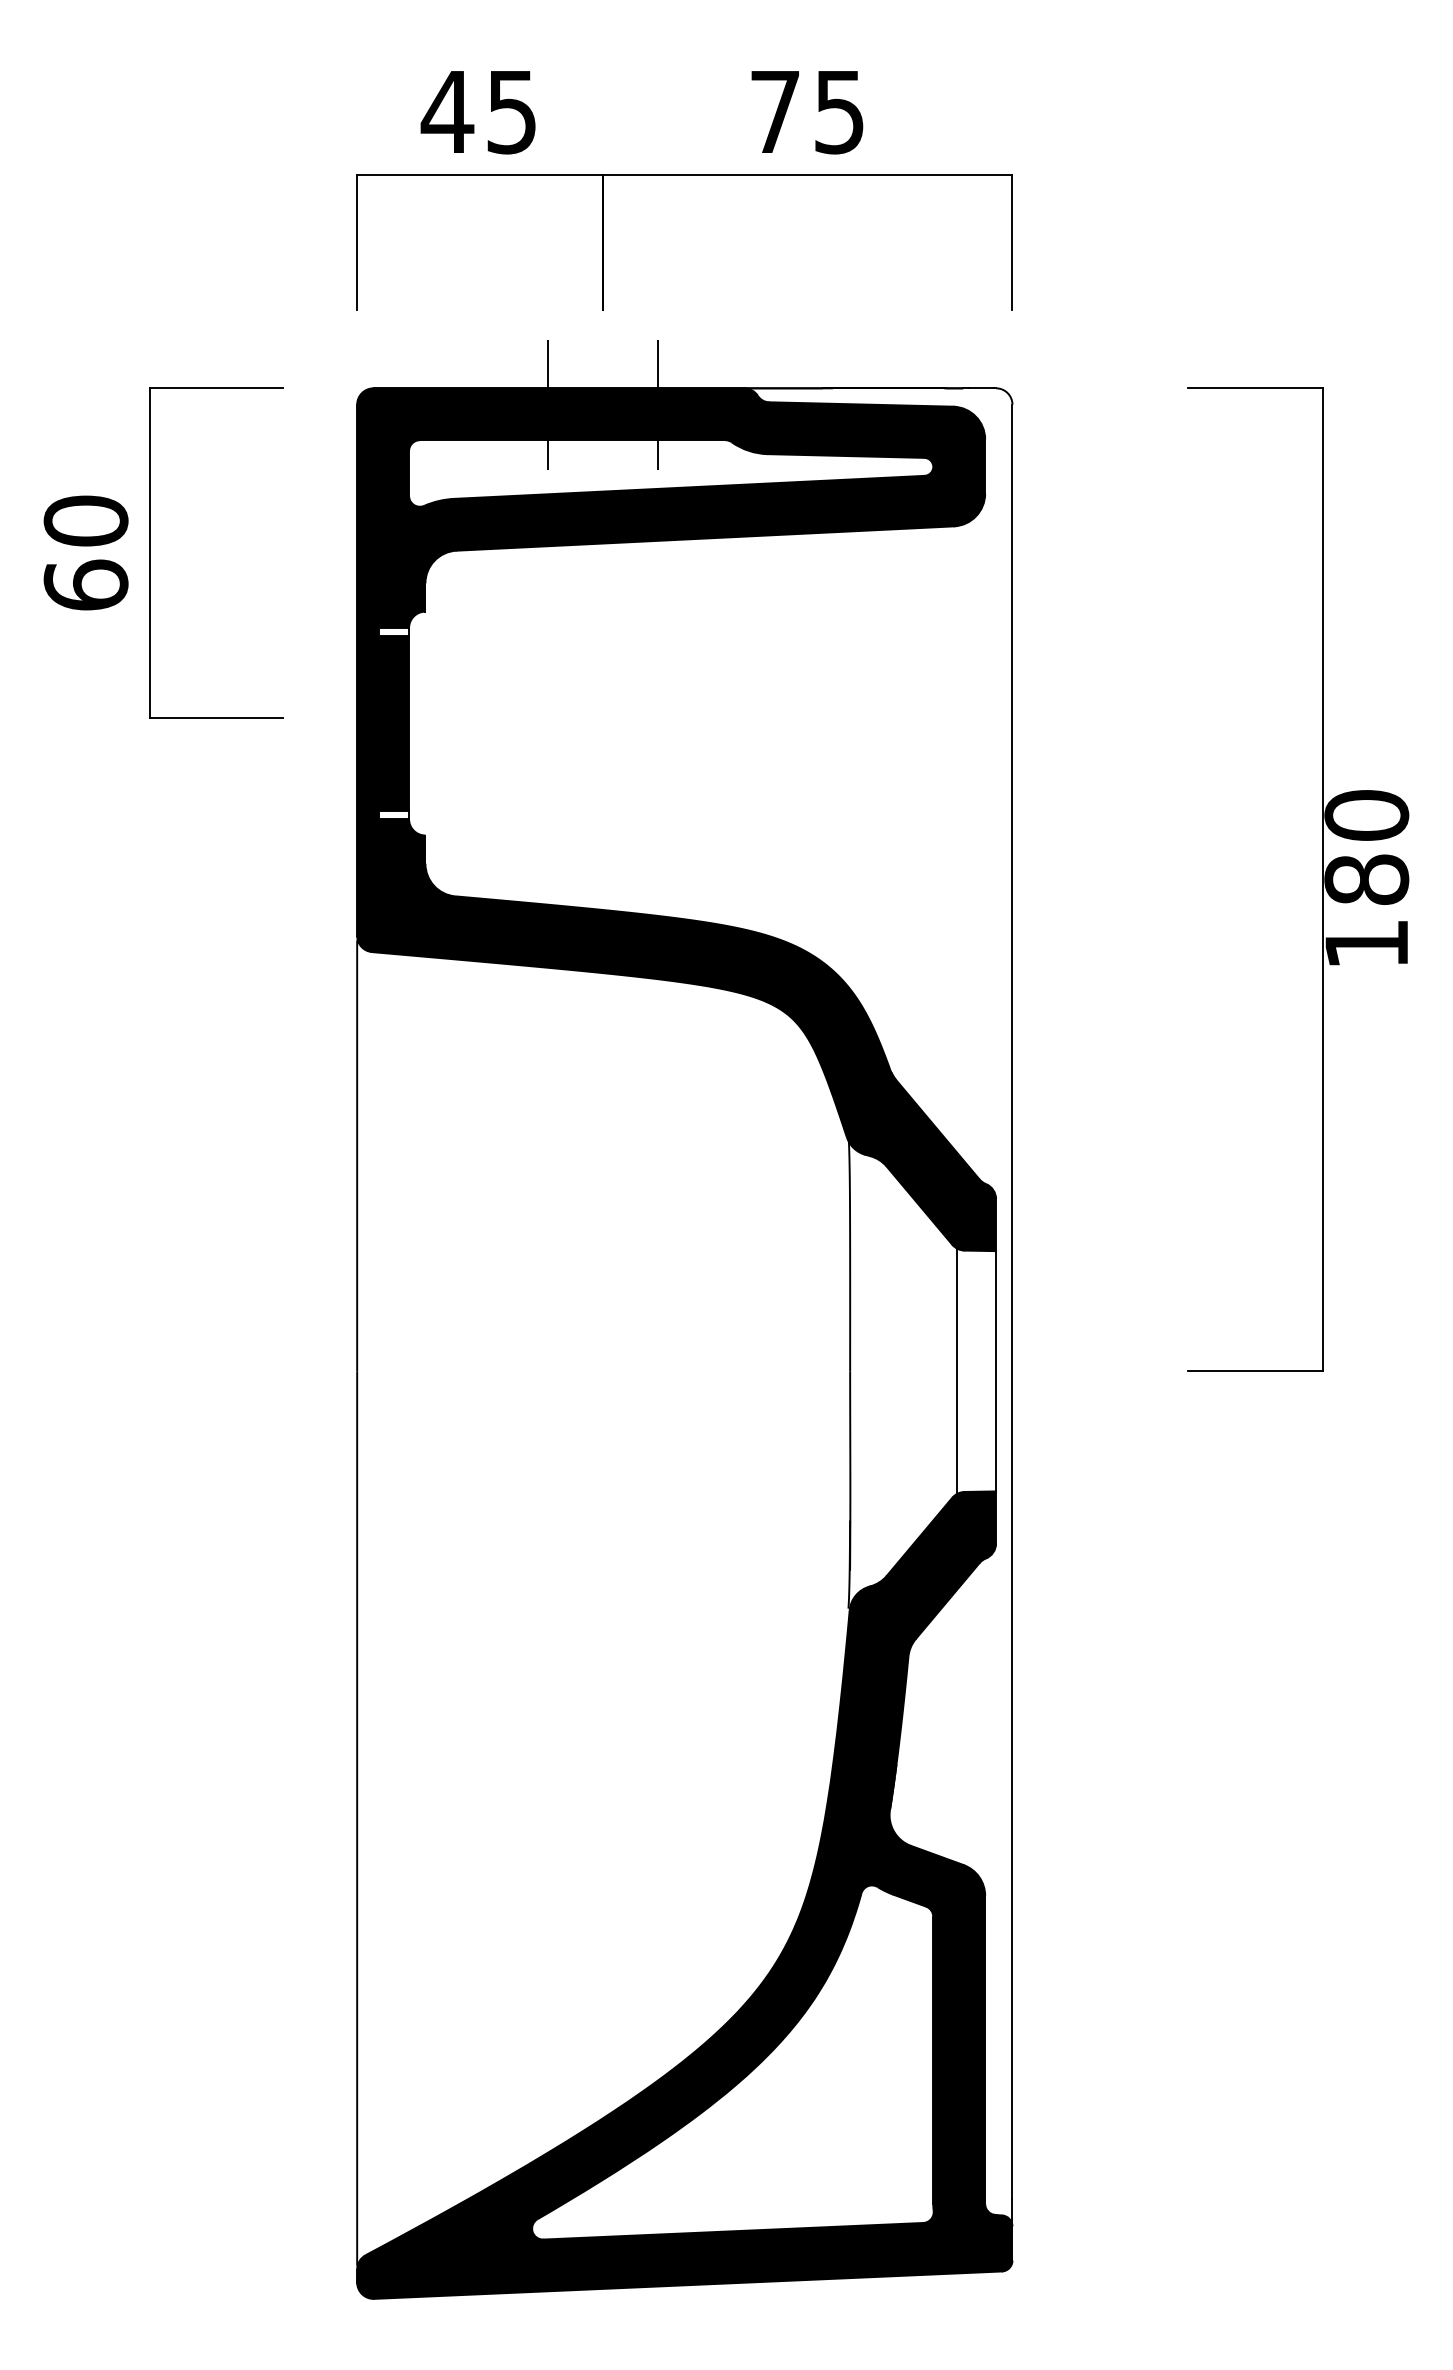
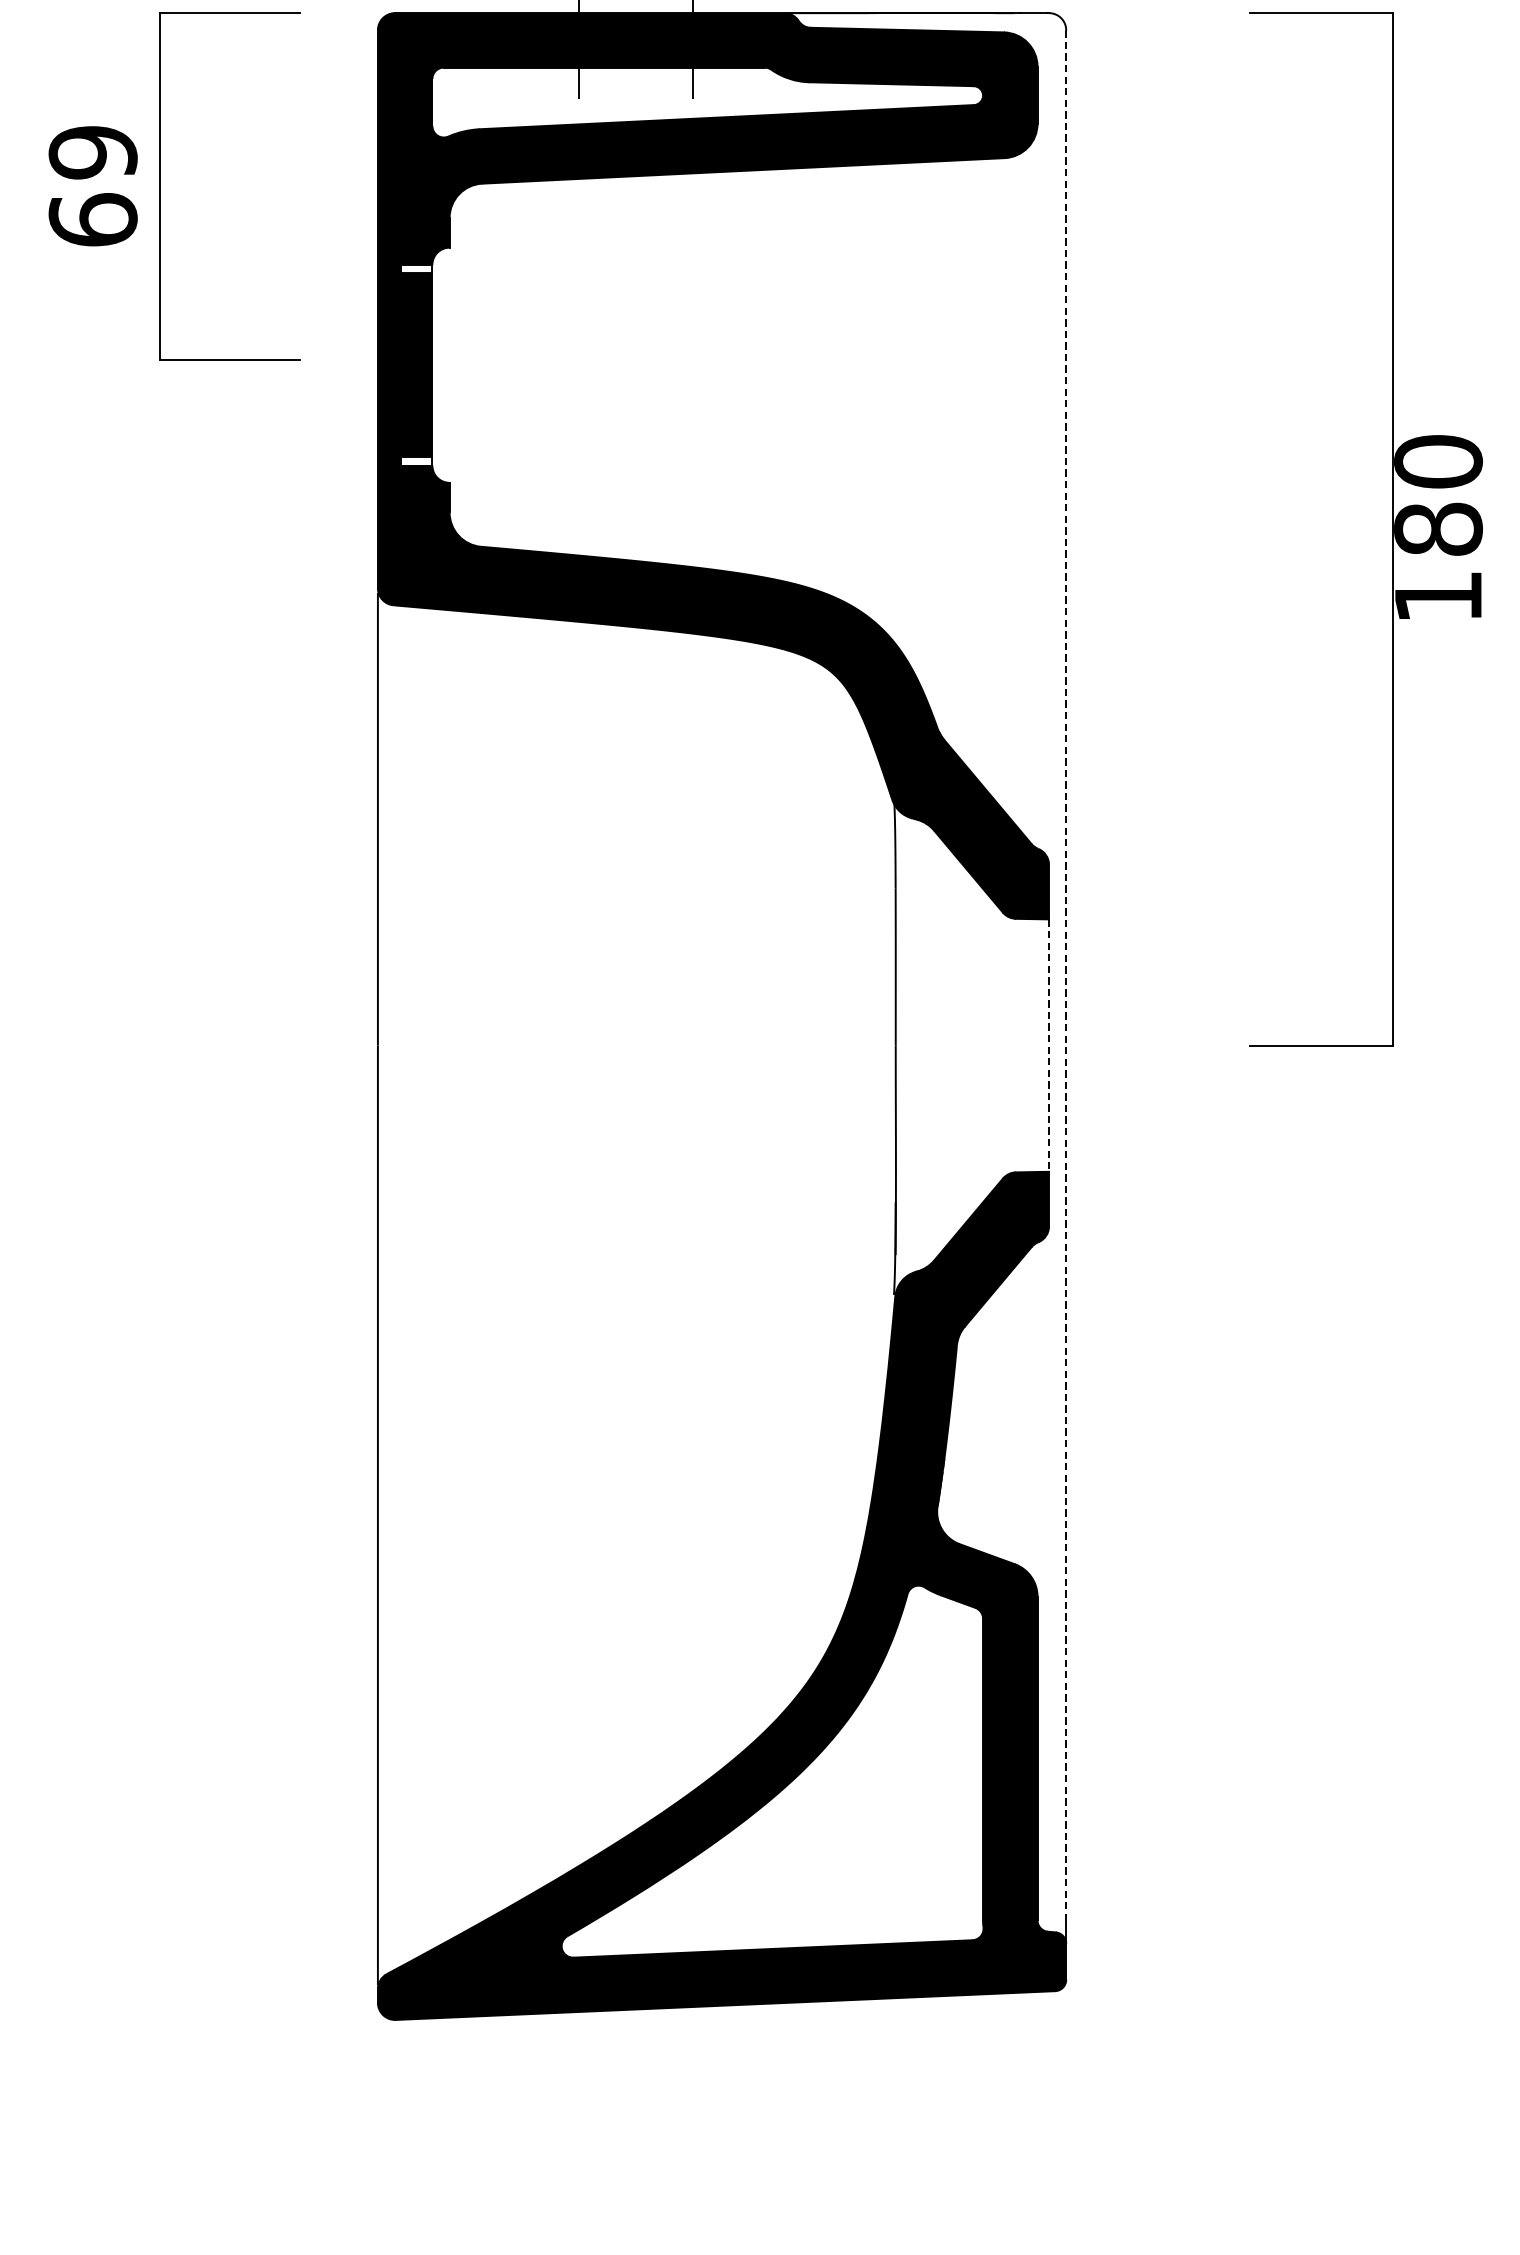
text: (85, 520) -> (92, 151), 60 -> 69
line: (1012, 1302) -> (1066, 973), solid -> dashed
line: (957, 1370) -> (1008, 1044), removed
line: (996, 1371) -> (1049, 1045), solid -> dashed

